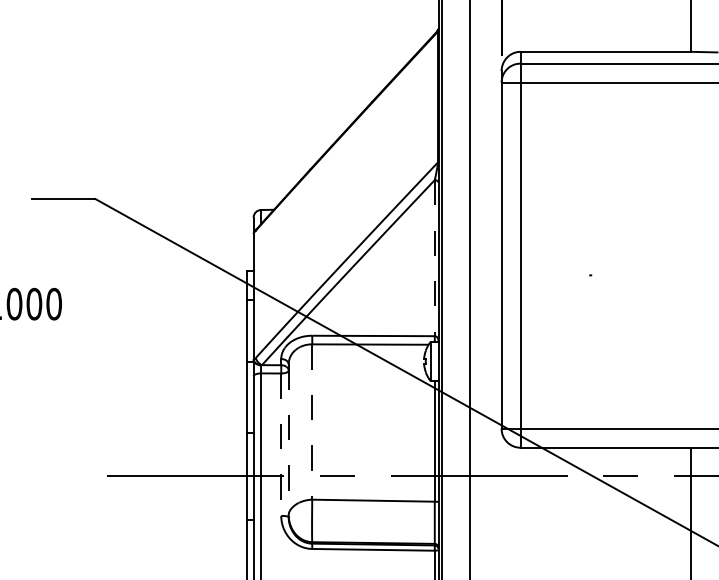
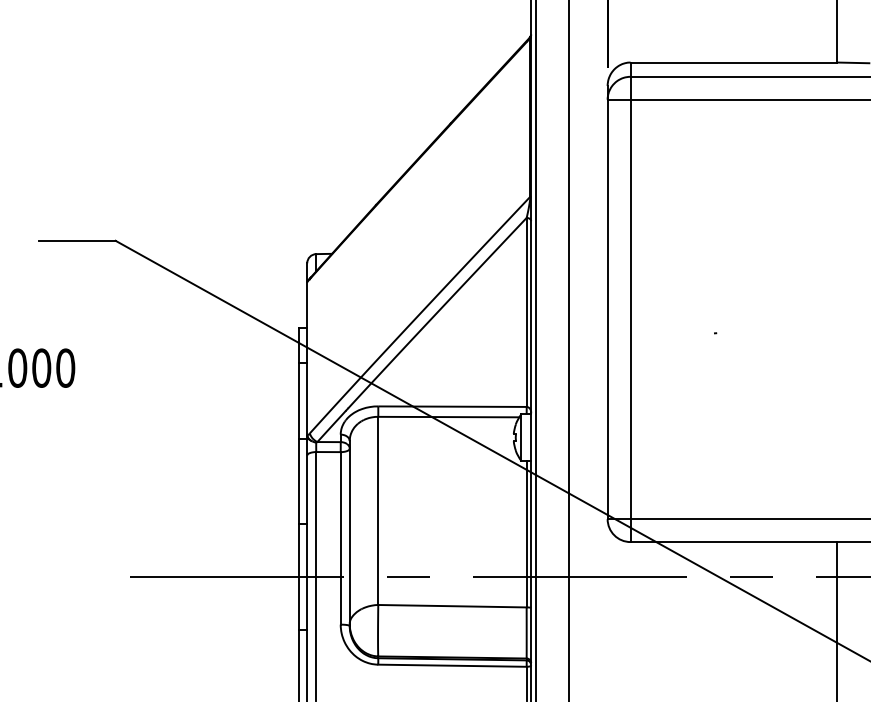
line: (434, 258) -> (526, 312), dashed -> solid
line: (312, 422) -> (378, 511), dashed -> solid
line: (288, 441) -> (349, 534), dashed -> solid
line: (281, 444) -> (340, 538), dashed -> solid

